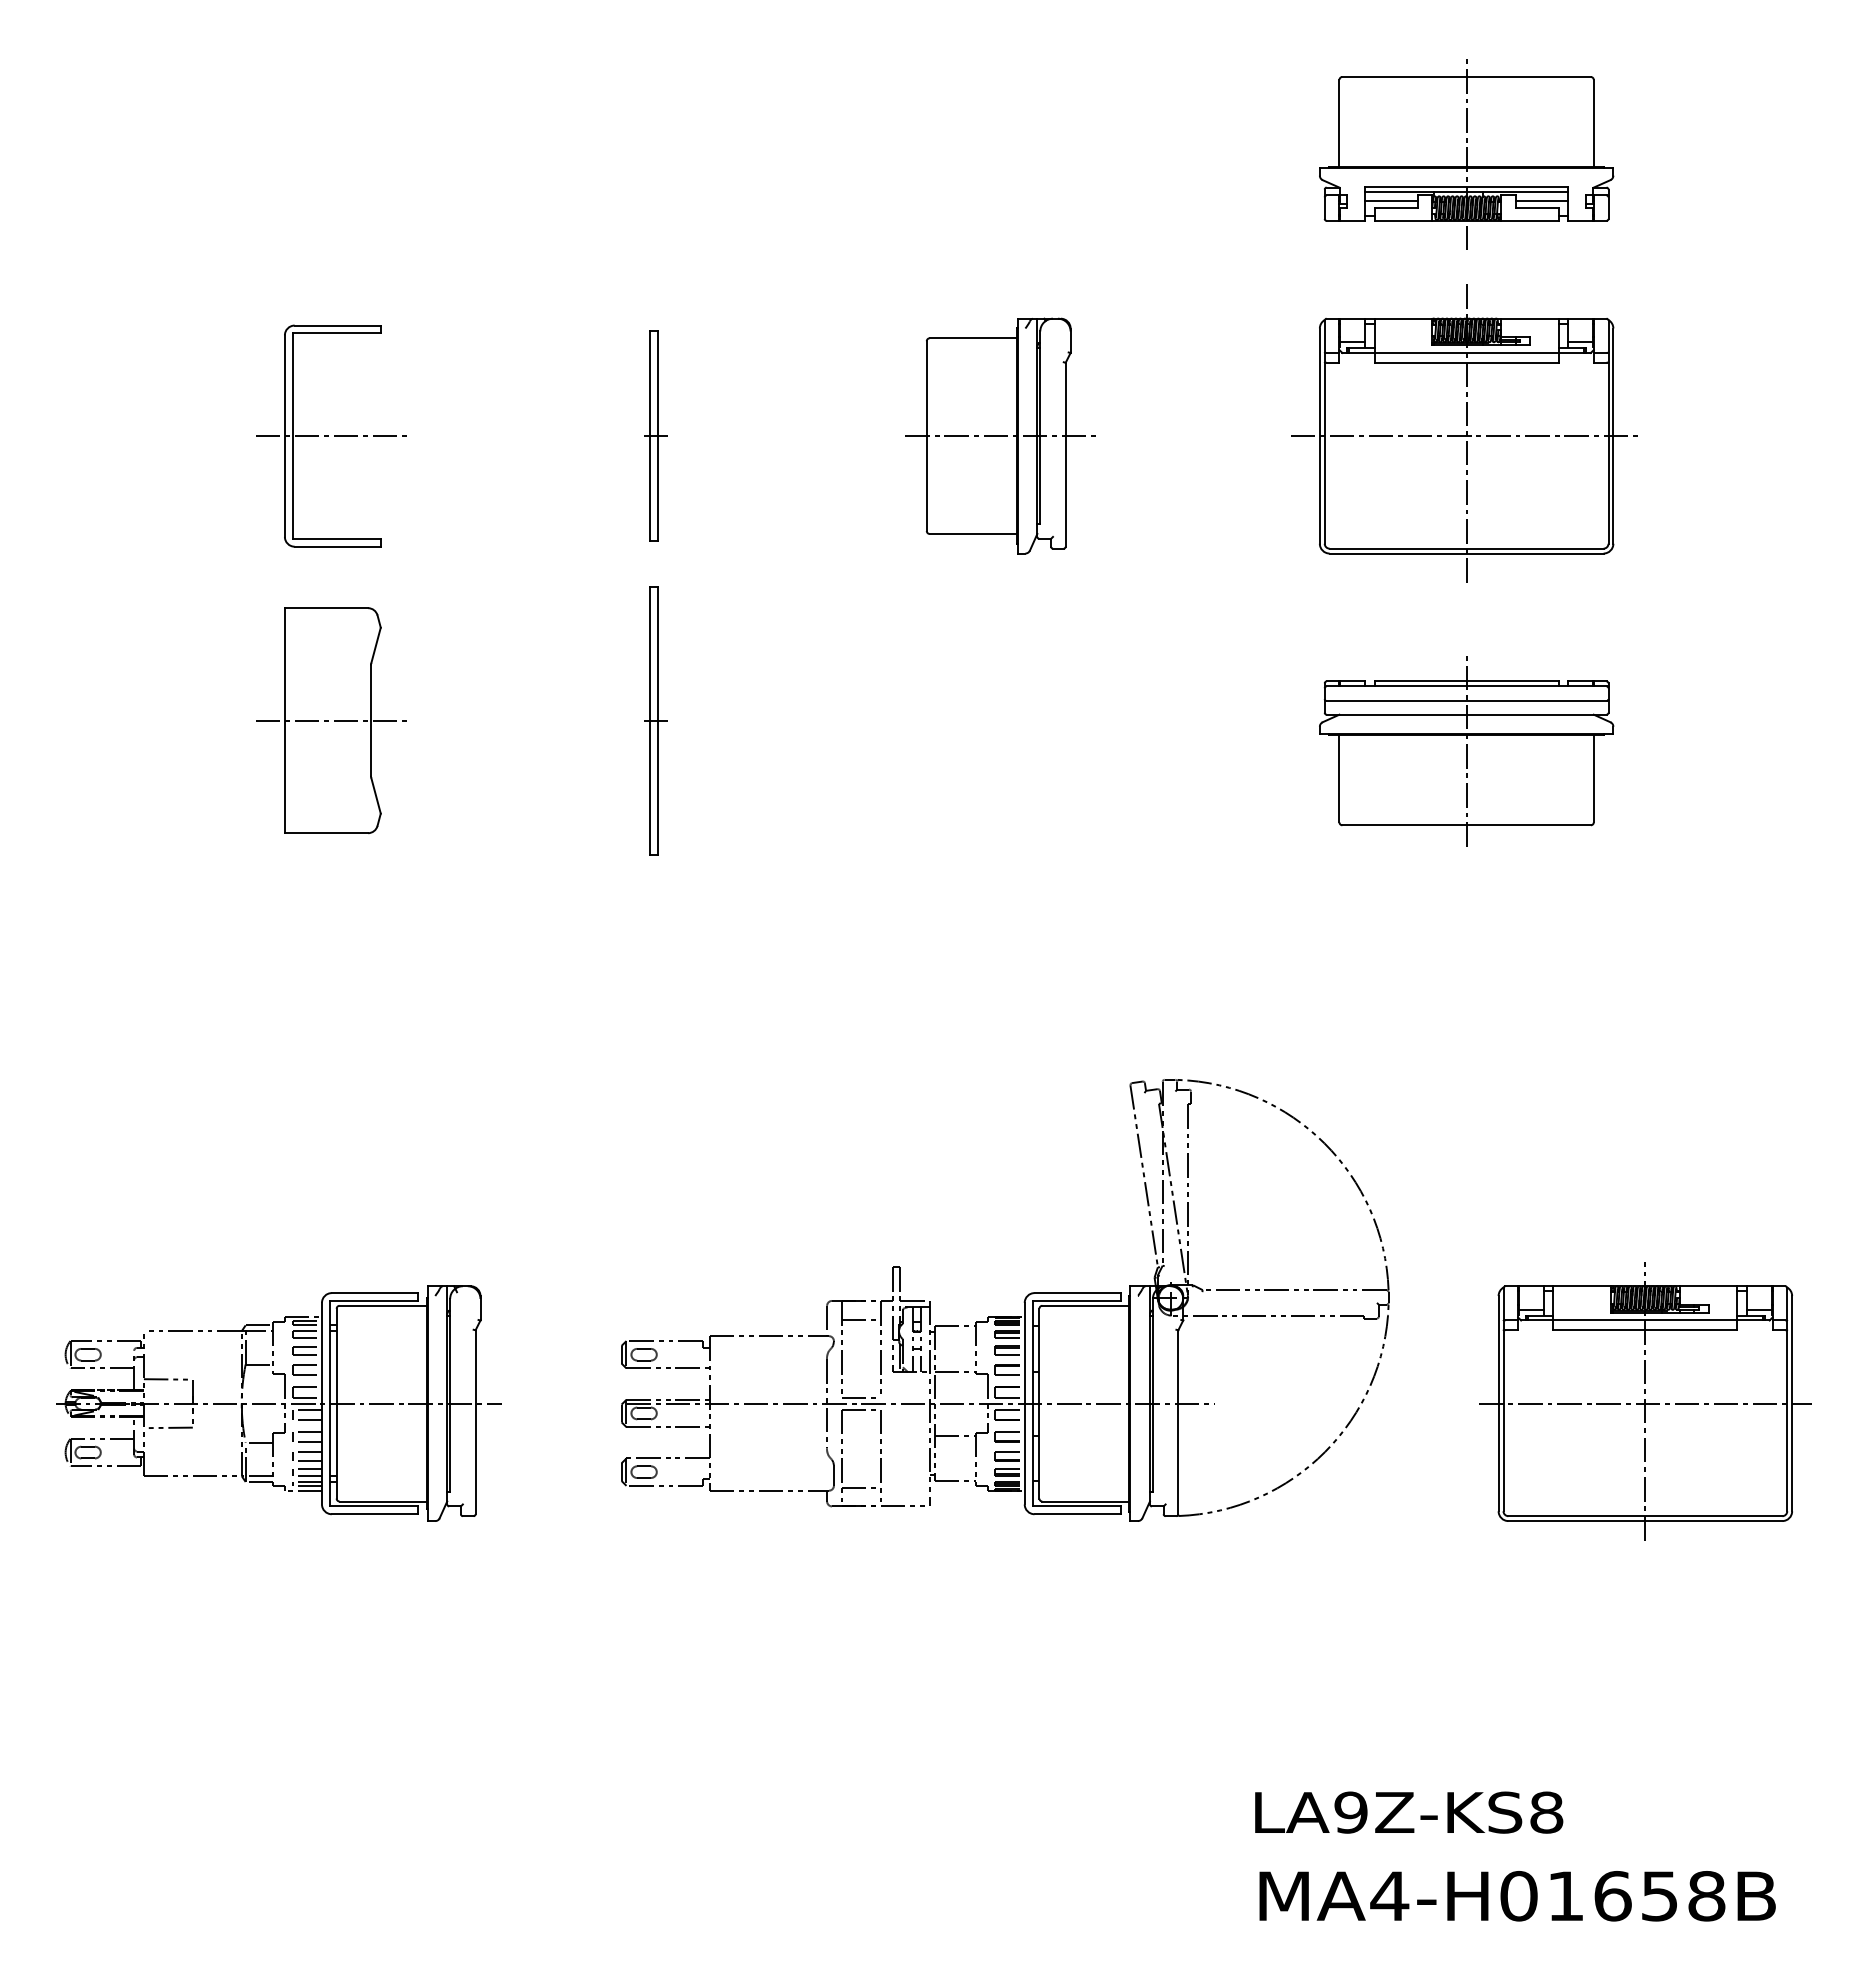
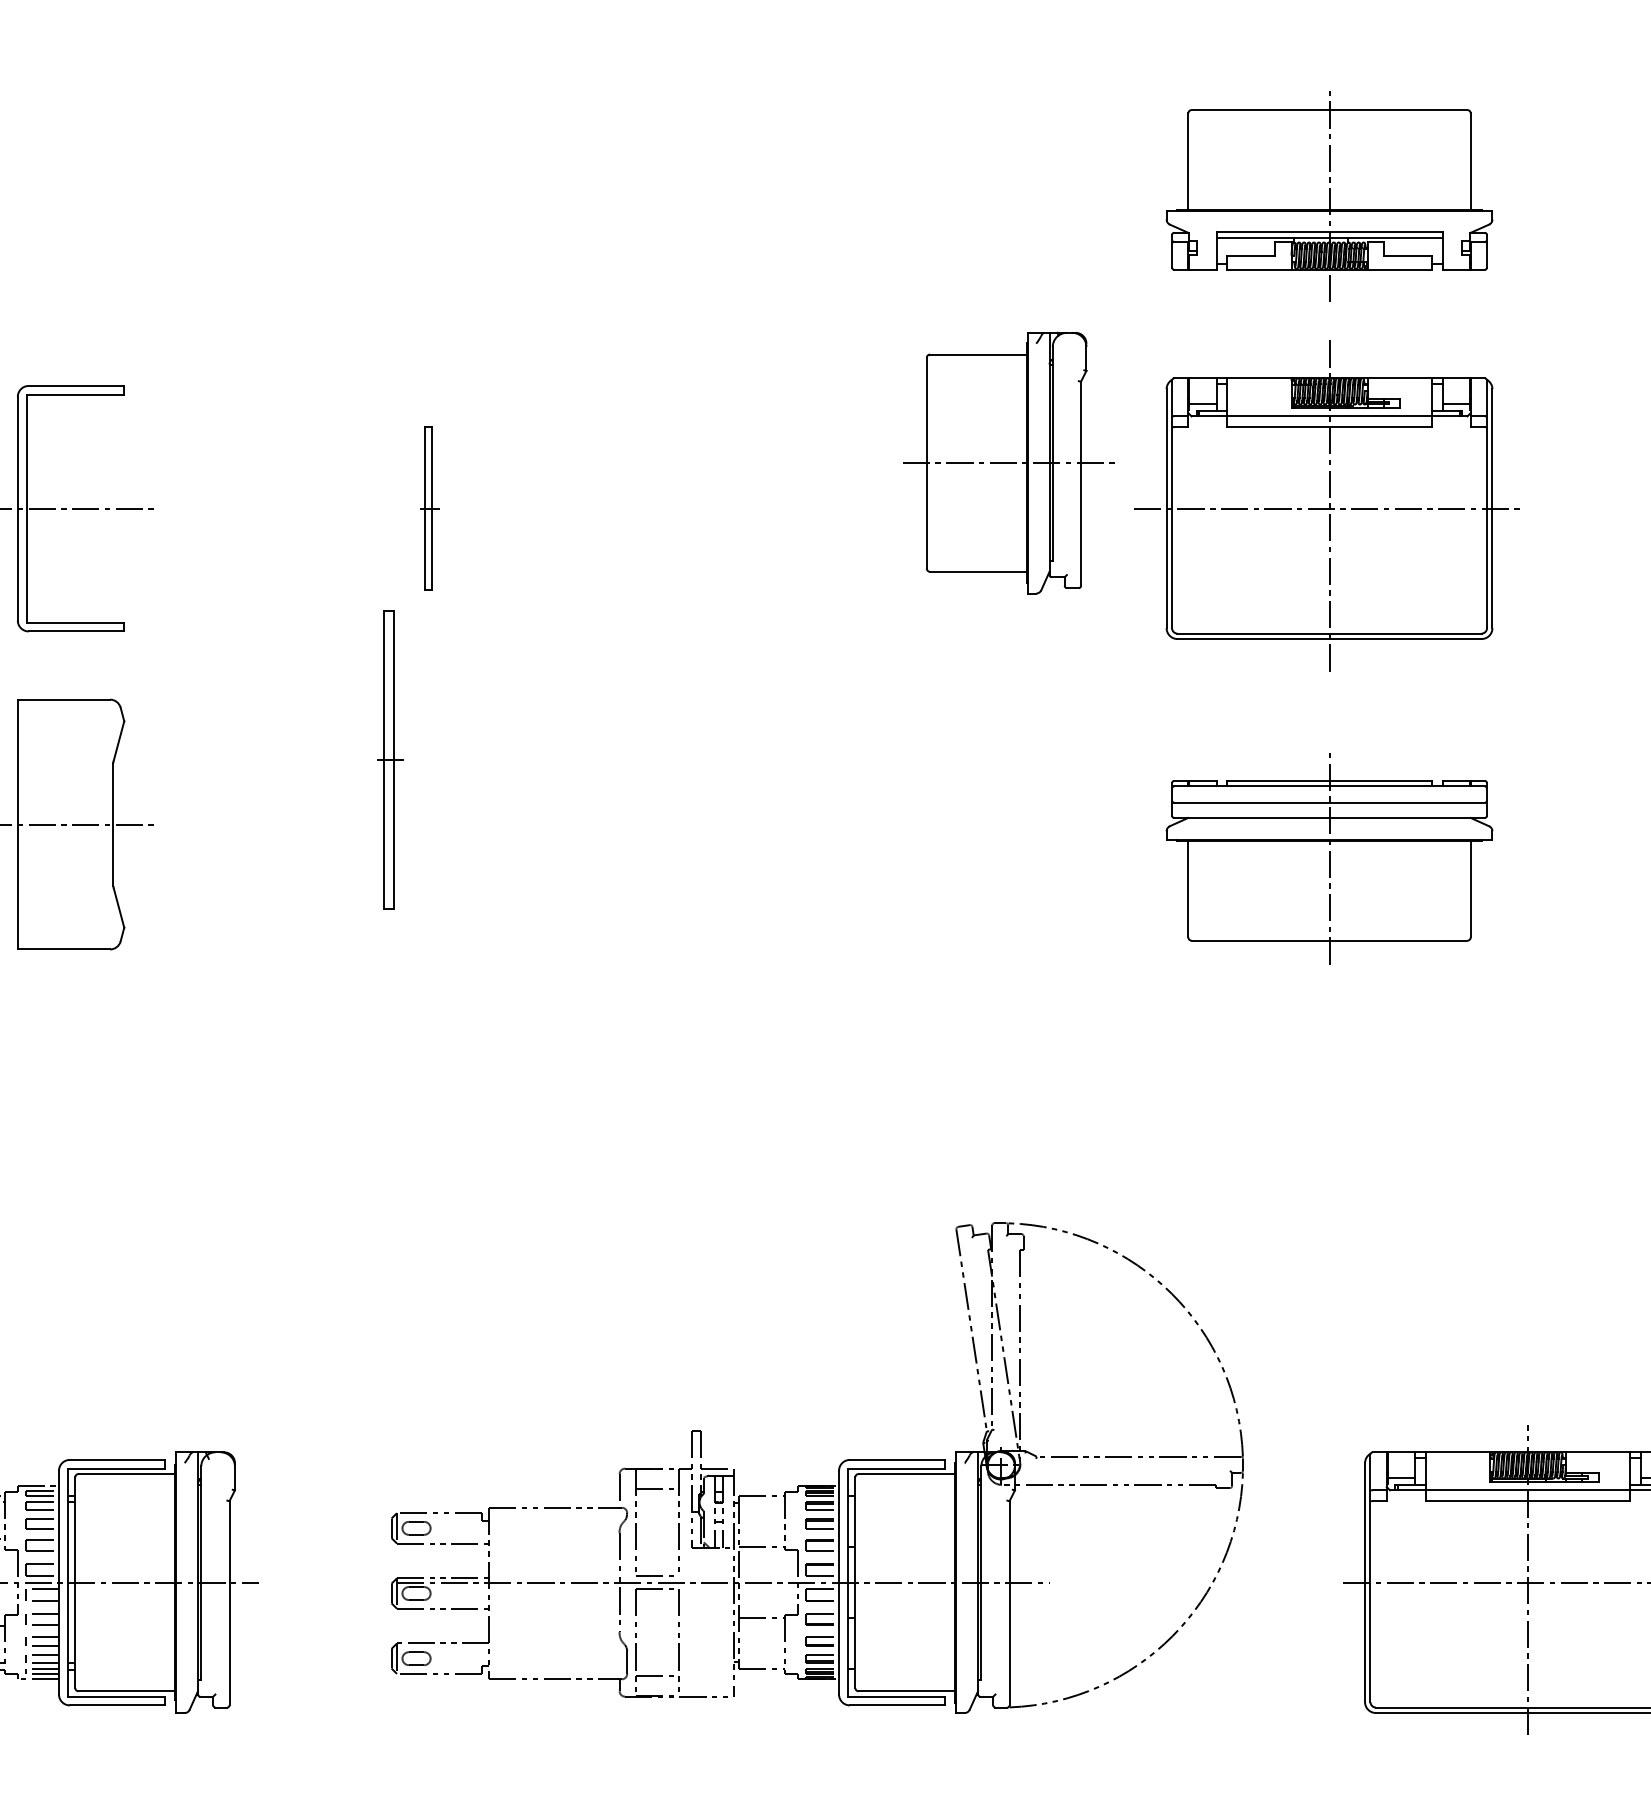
line: (1390, 201) -> (1245, 248), removed
line: (1541, 201) -> (1412, 248), removed
part: (655, 435) -> (429, 508), size x0.7
part: (1000, 435) -> (1008, 462), moved
part: (655, 720) -> (390, 759), moved

